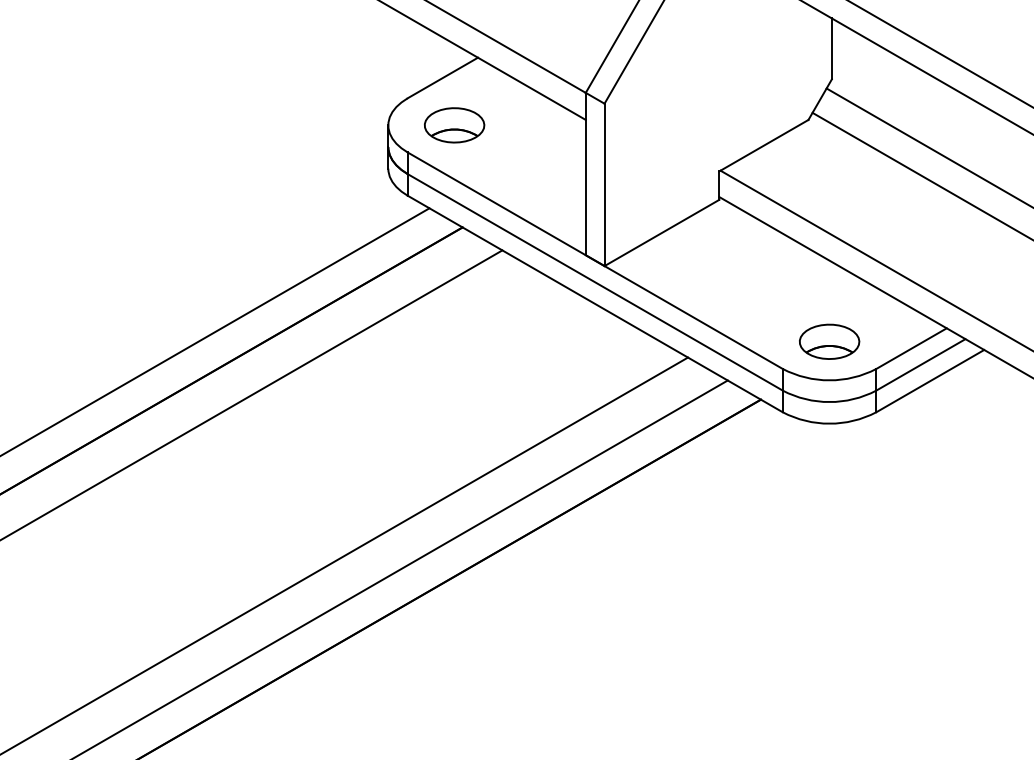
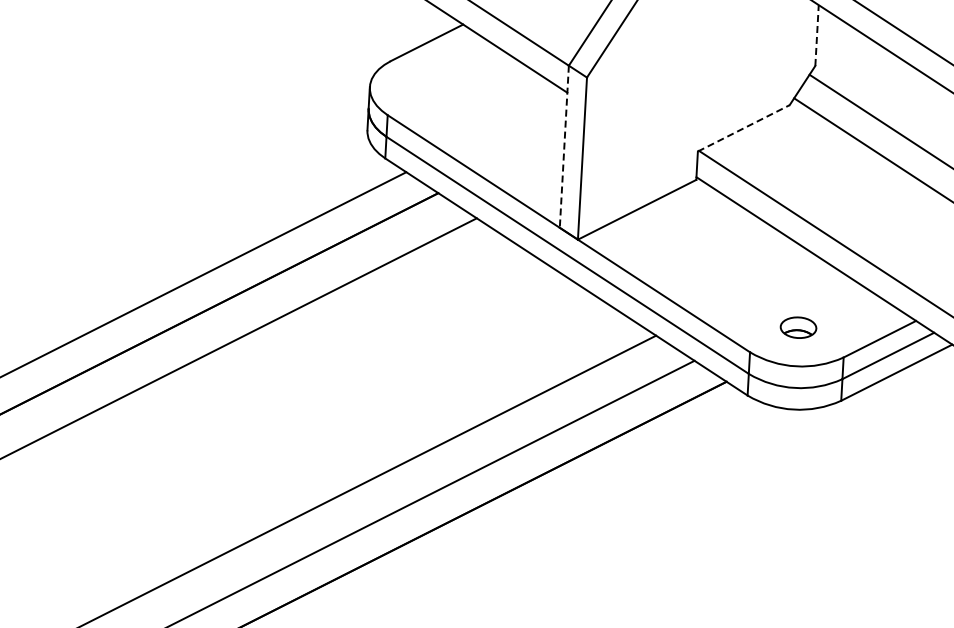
line: (831, 48) -> (816, 35), solid -> dashed
part: (454, 125) -> (435, 90), removed
line: (764, 145) -> (744, 128), solid -> dashed
line: (585, 174) -> (564, 147), solid -> dashed
part: (829, 341) -> (798, 327), size x0.6

